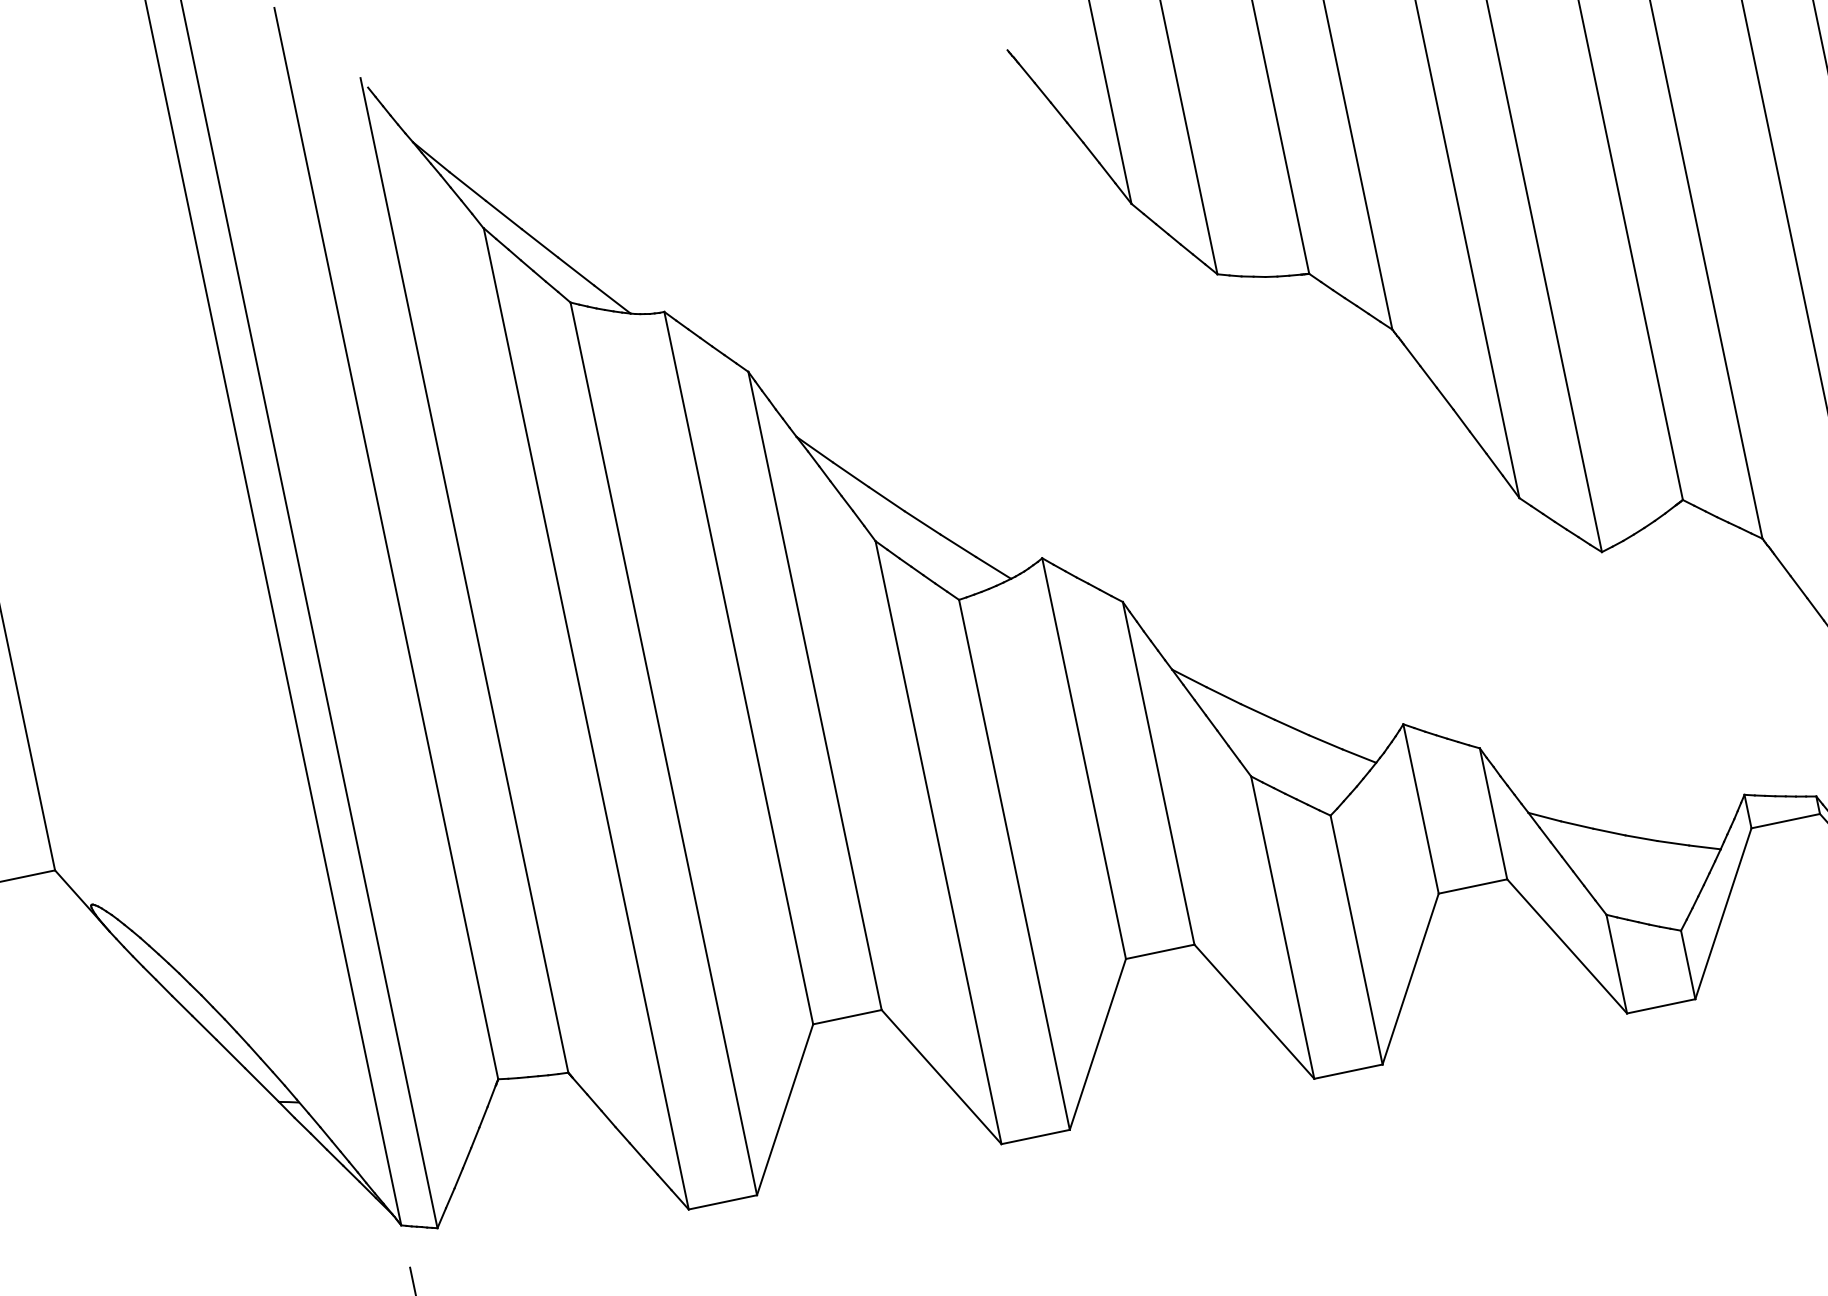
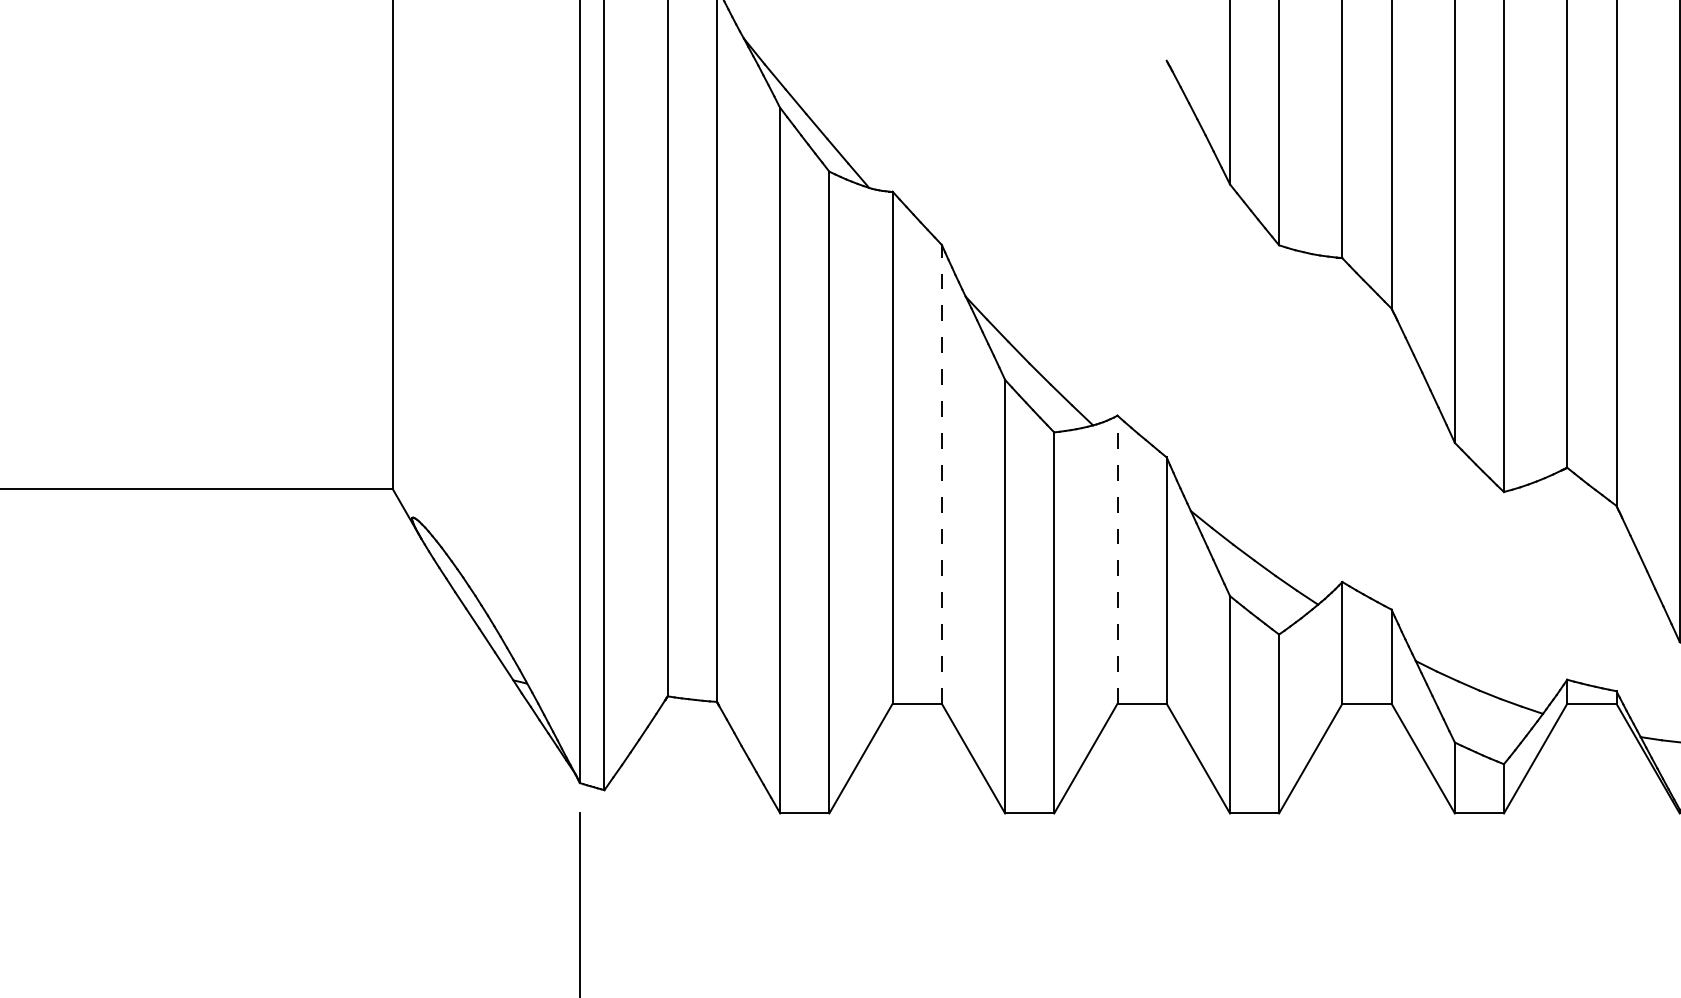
line: (814, 689) -> (941, 473), solid -> dashed
line: (1084, 758) -> (1117, 559), solid -> dashed

